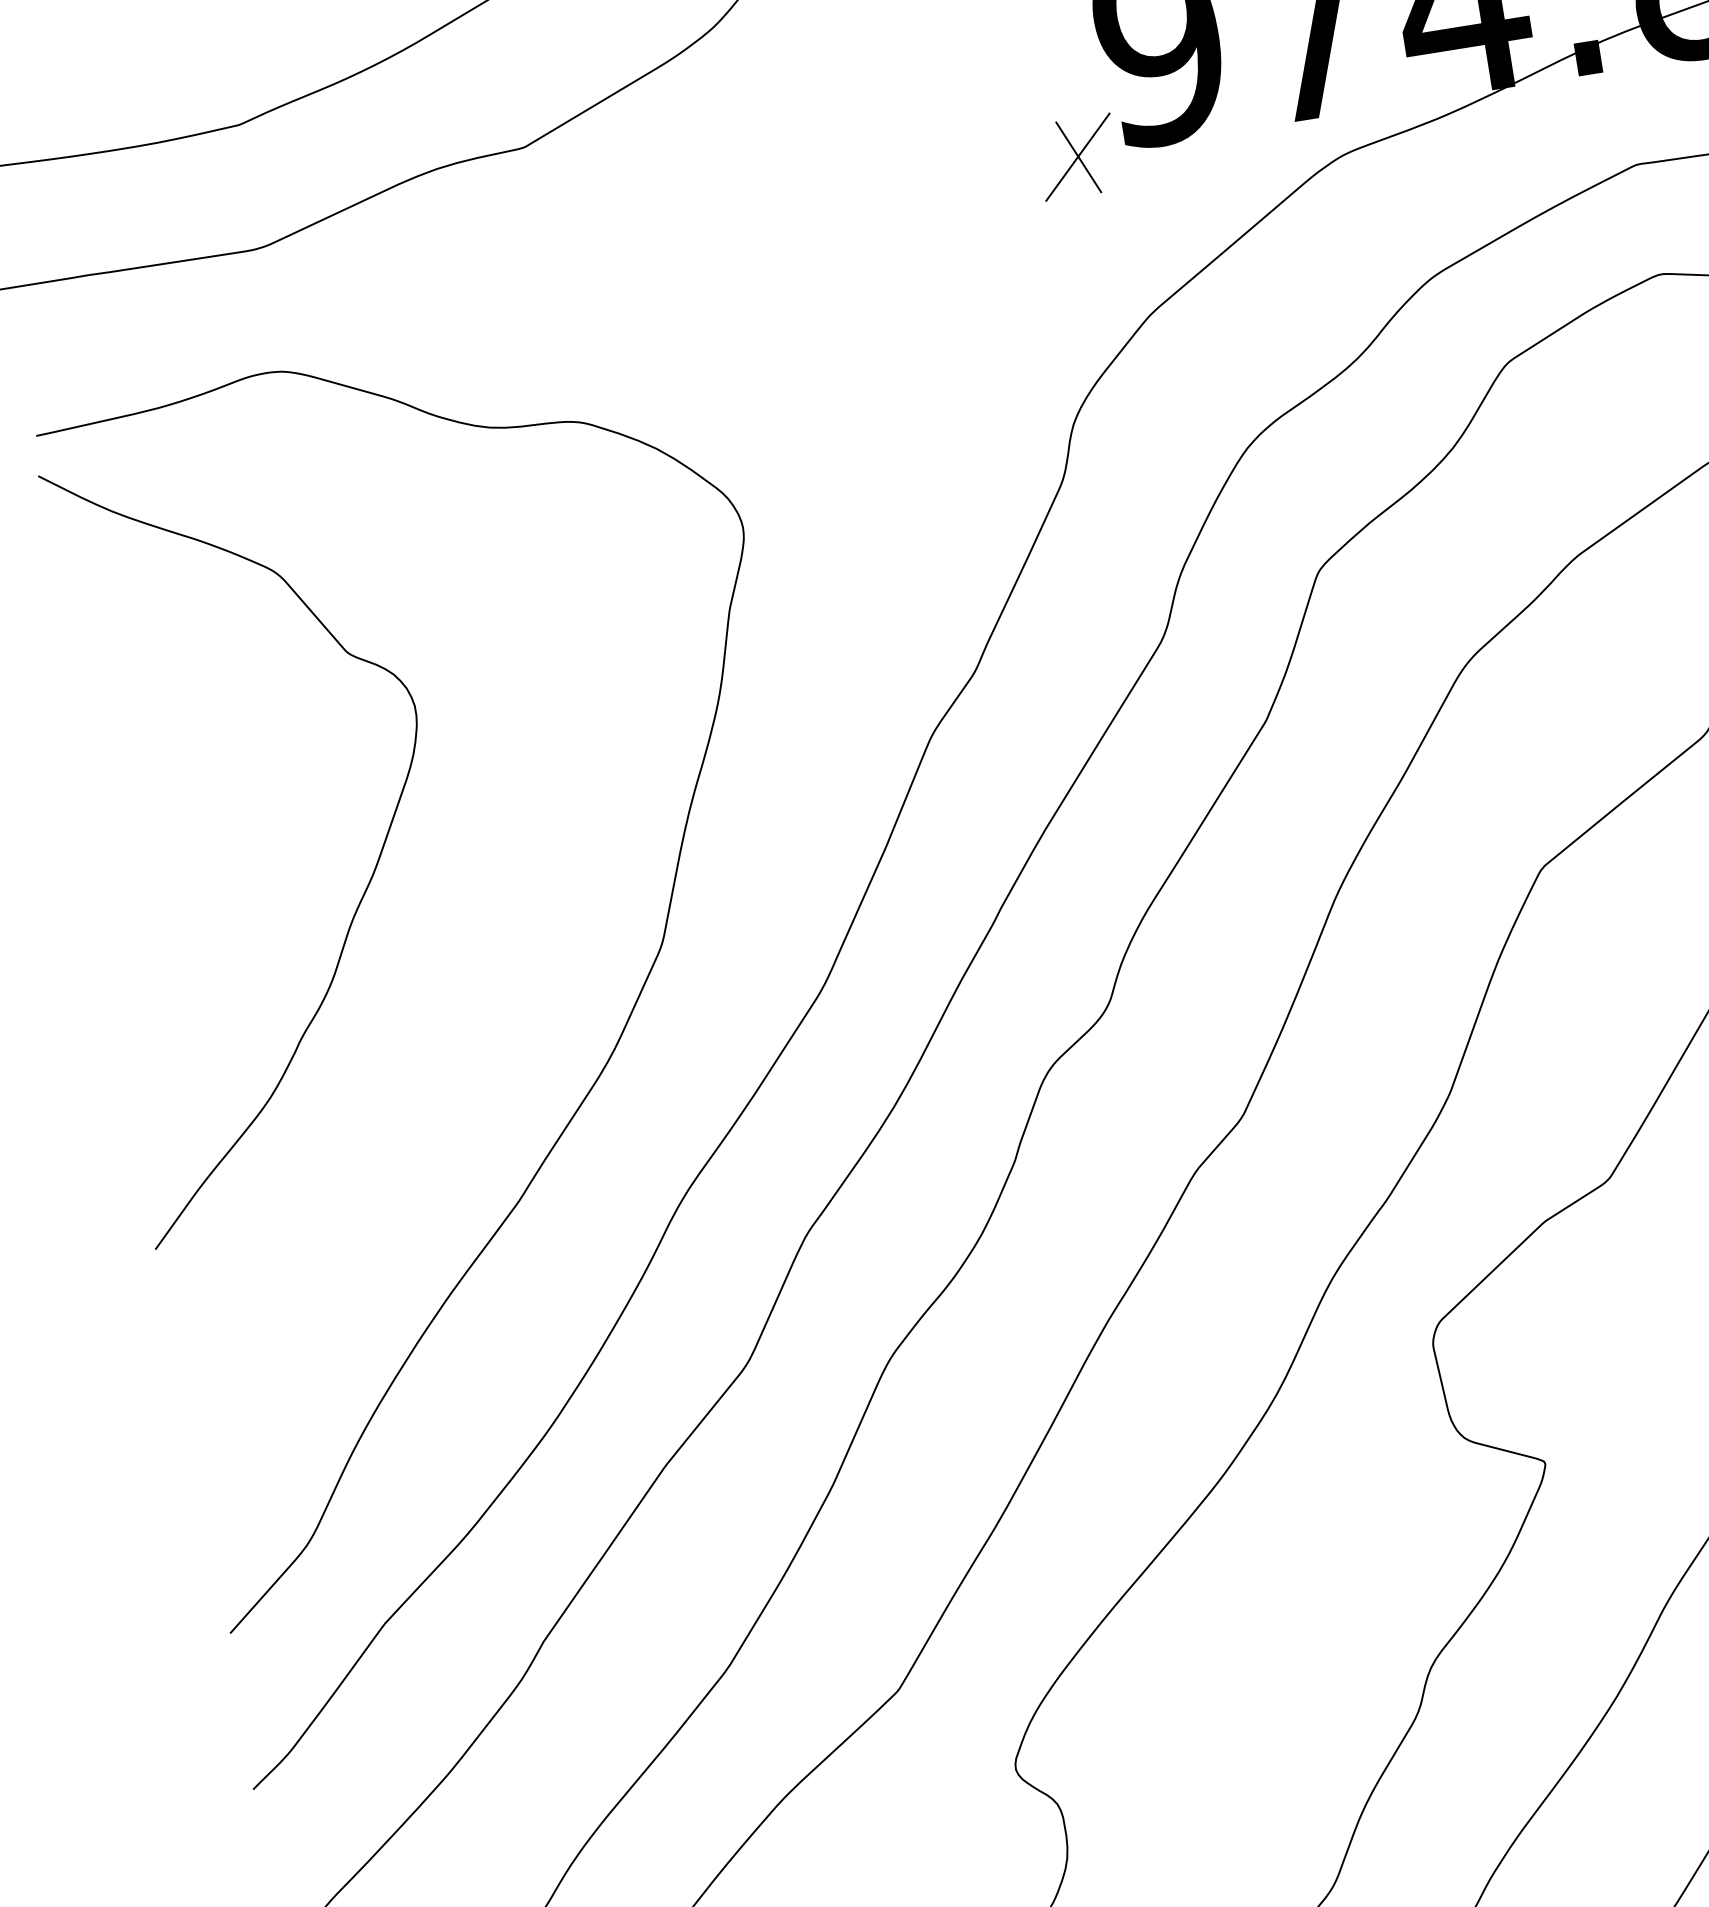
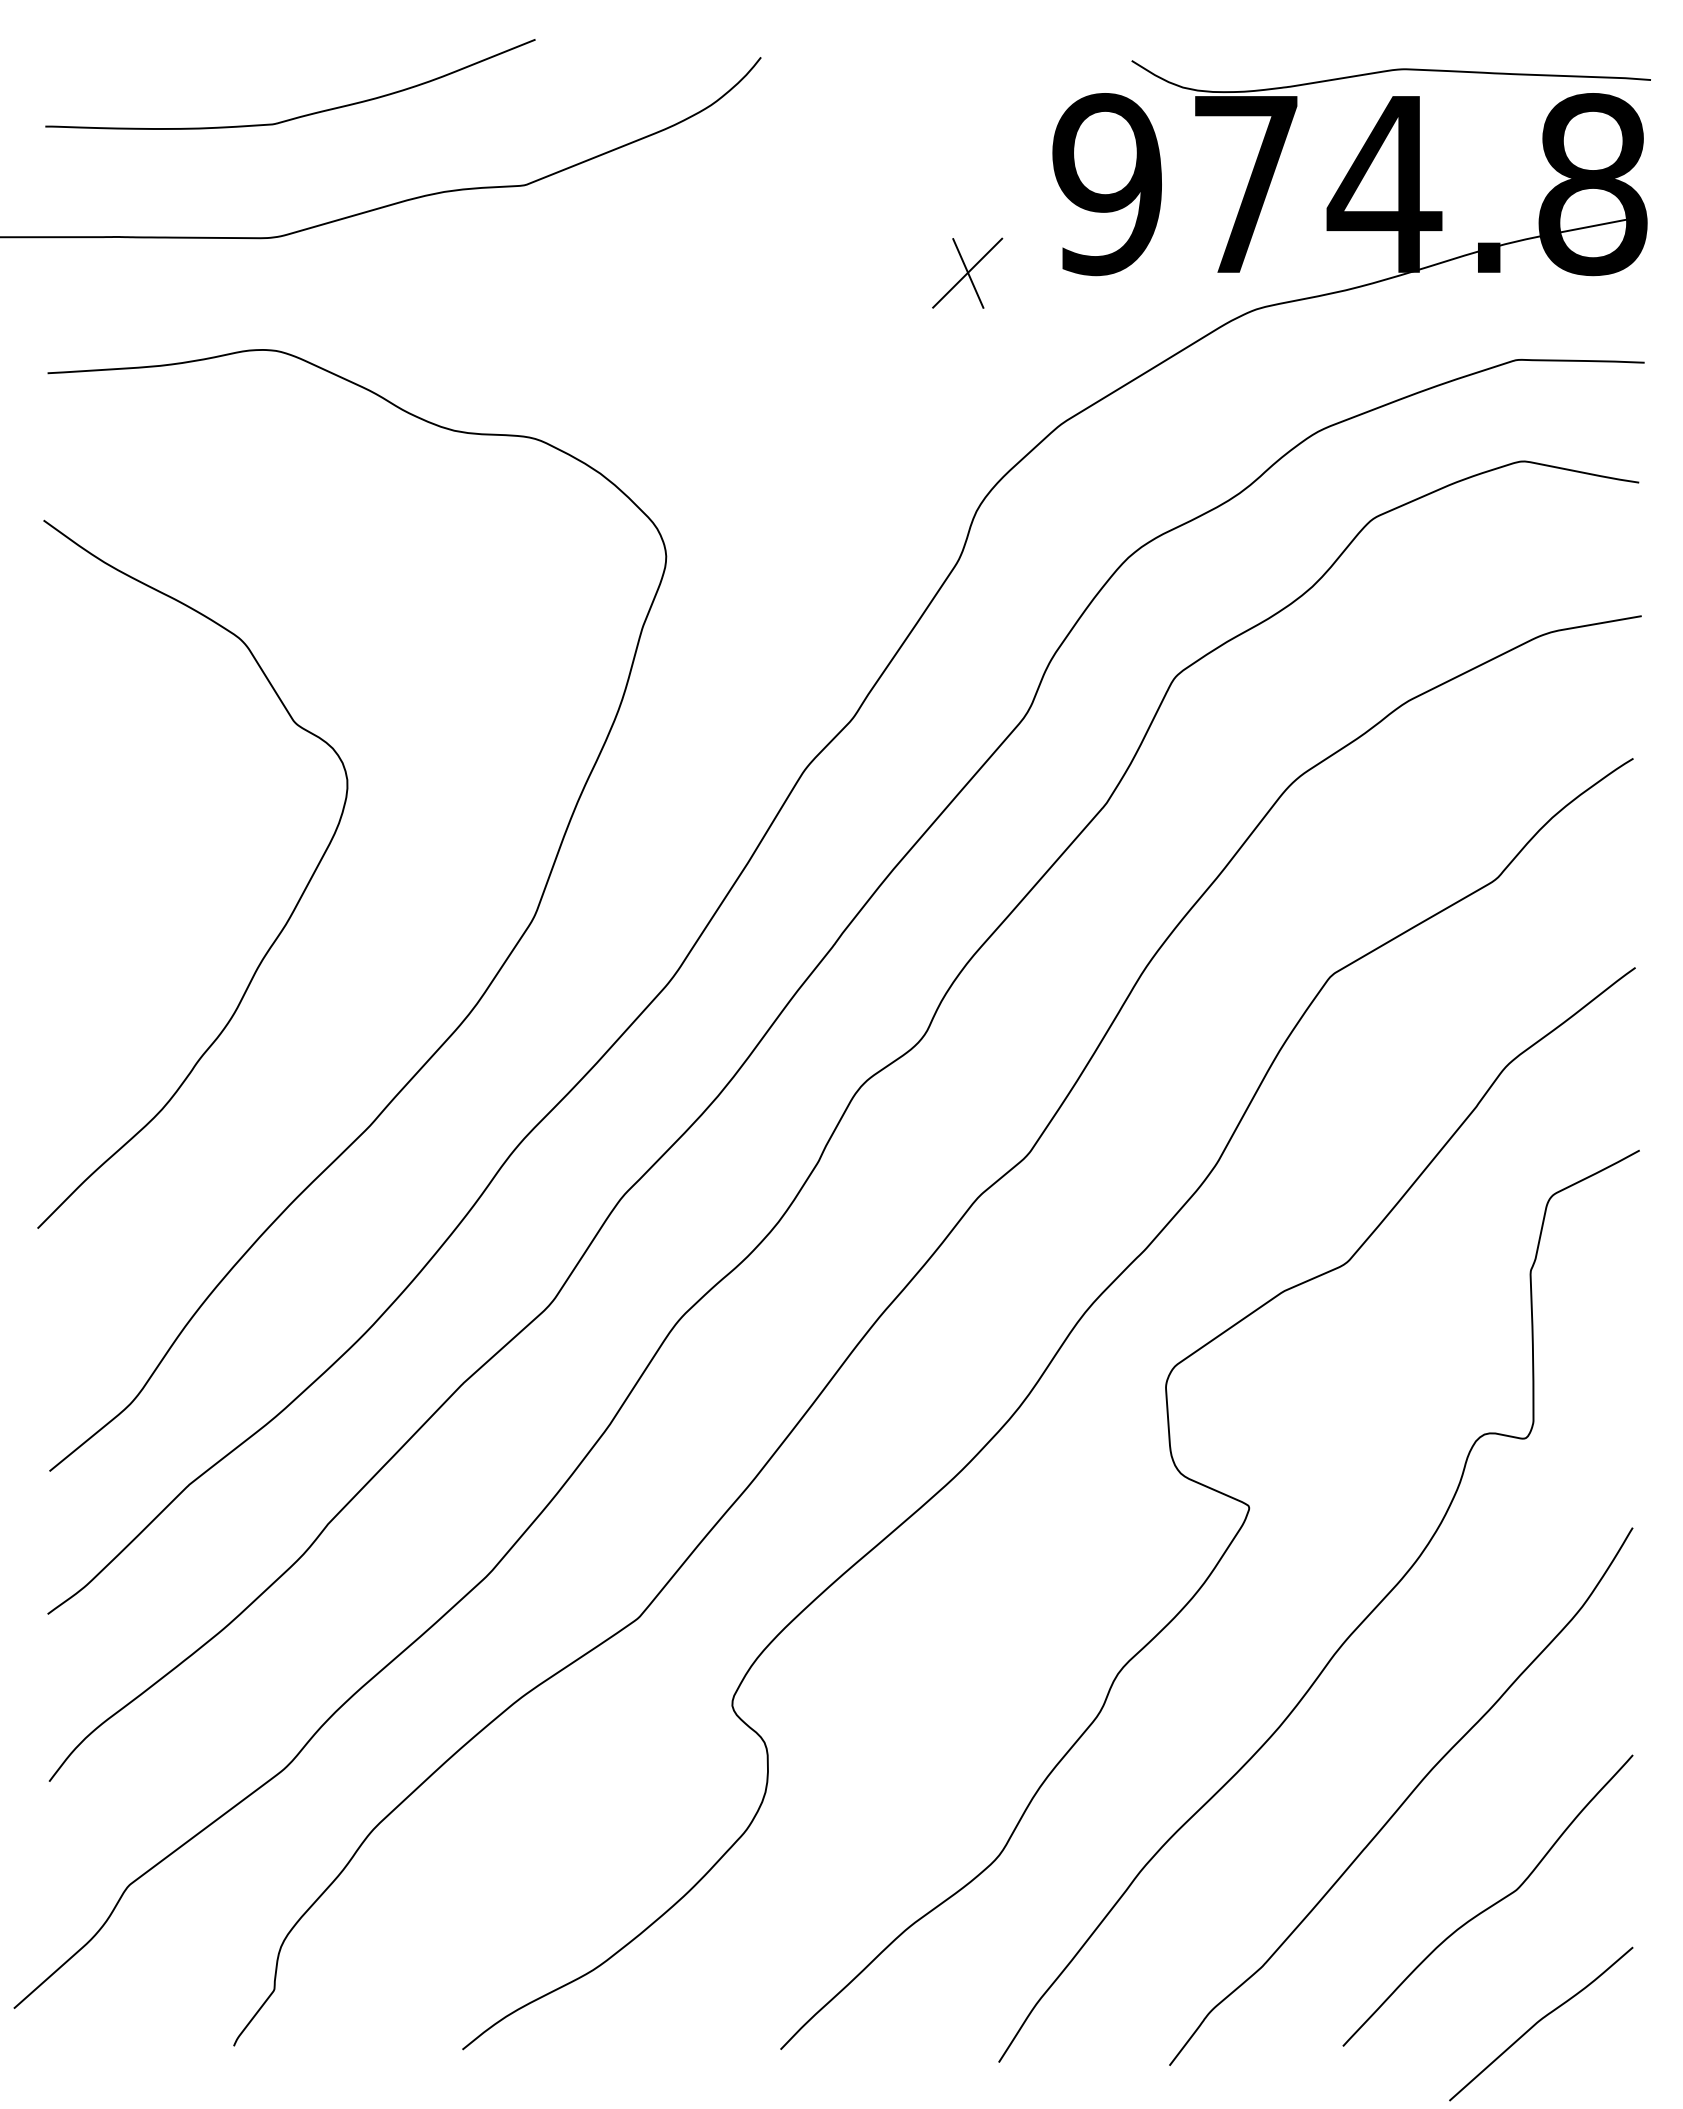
part: (1077, 156) -> (967, 272), moved
curve: (369, 878) -> (282, 927), moved

